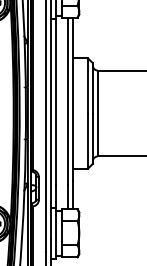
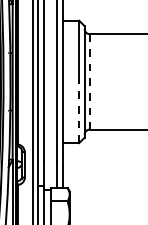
line: (97, 113) -> (89, 81), solid -> dashed
line: (87, 141) -> (78, 112), solid -> dashed

